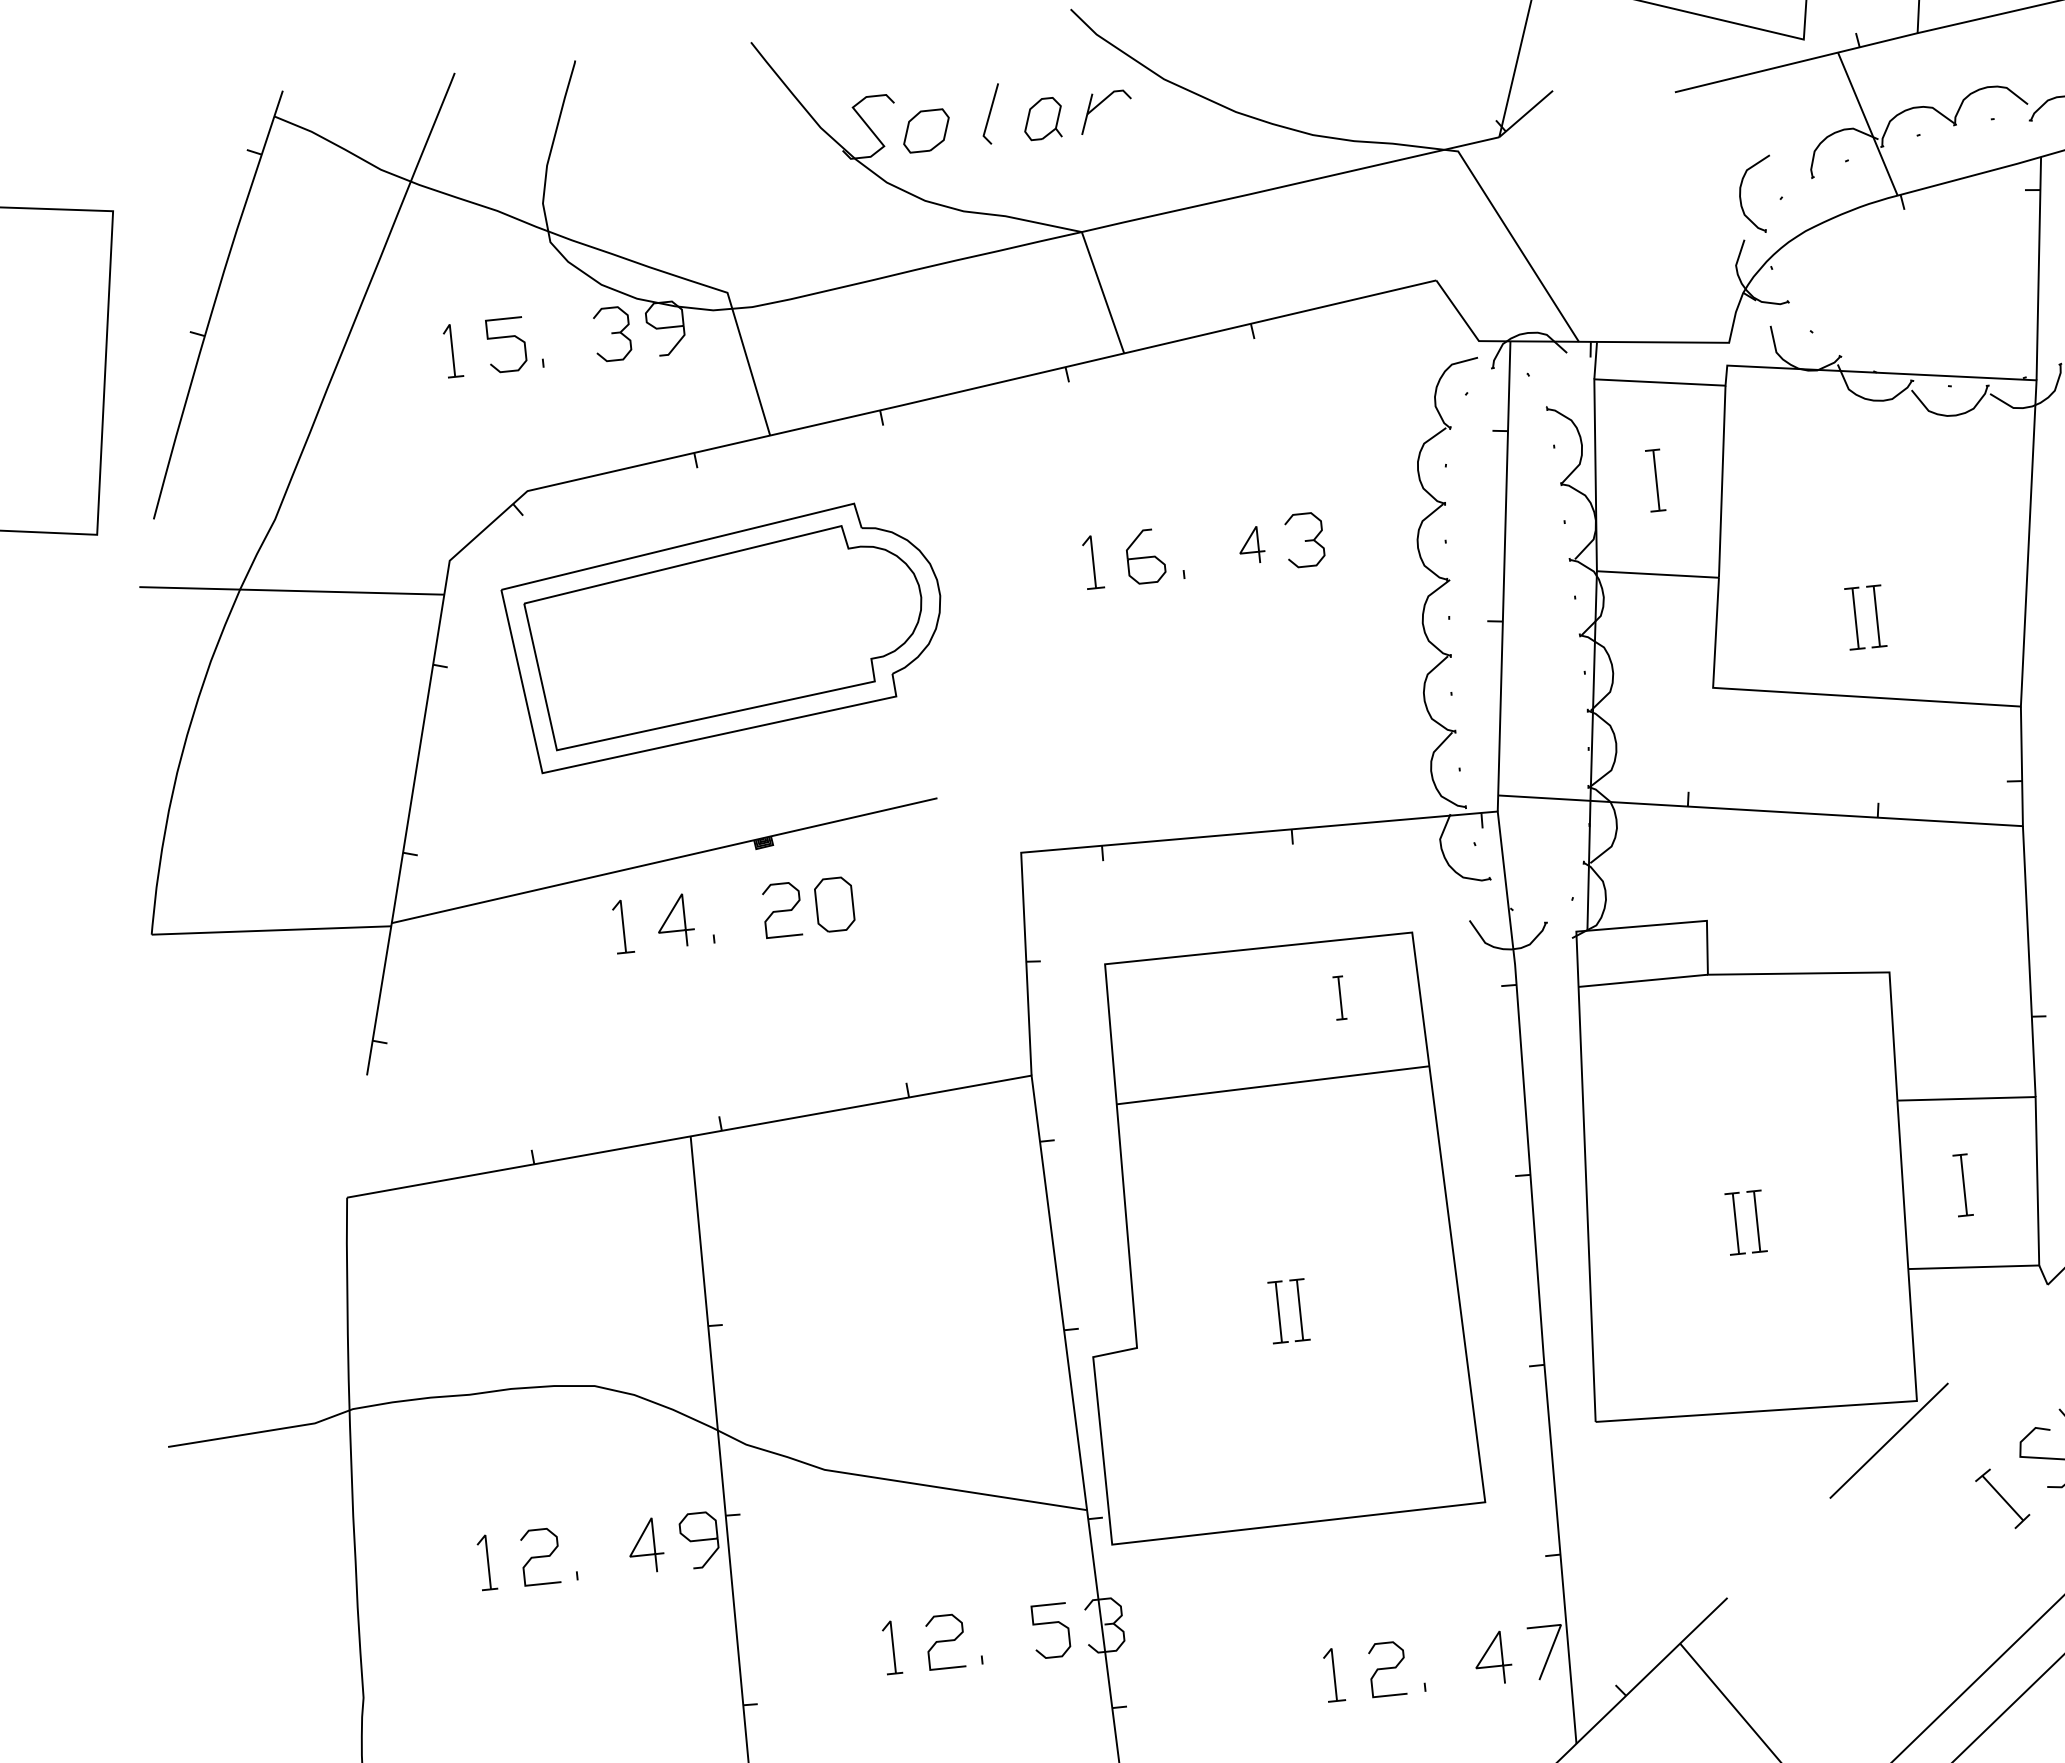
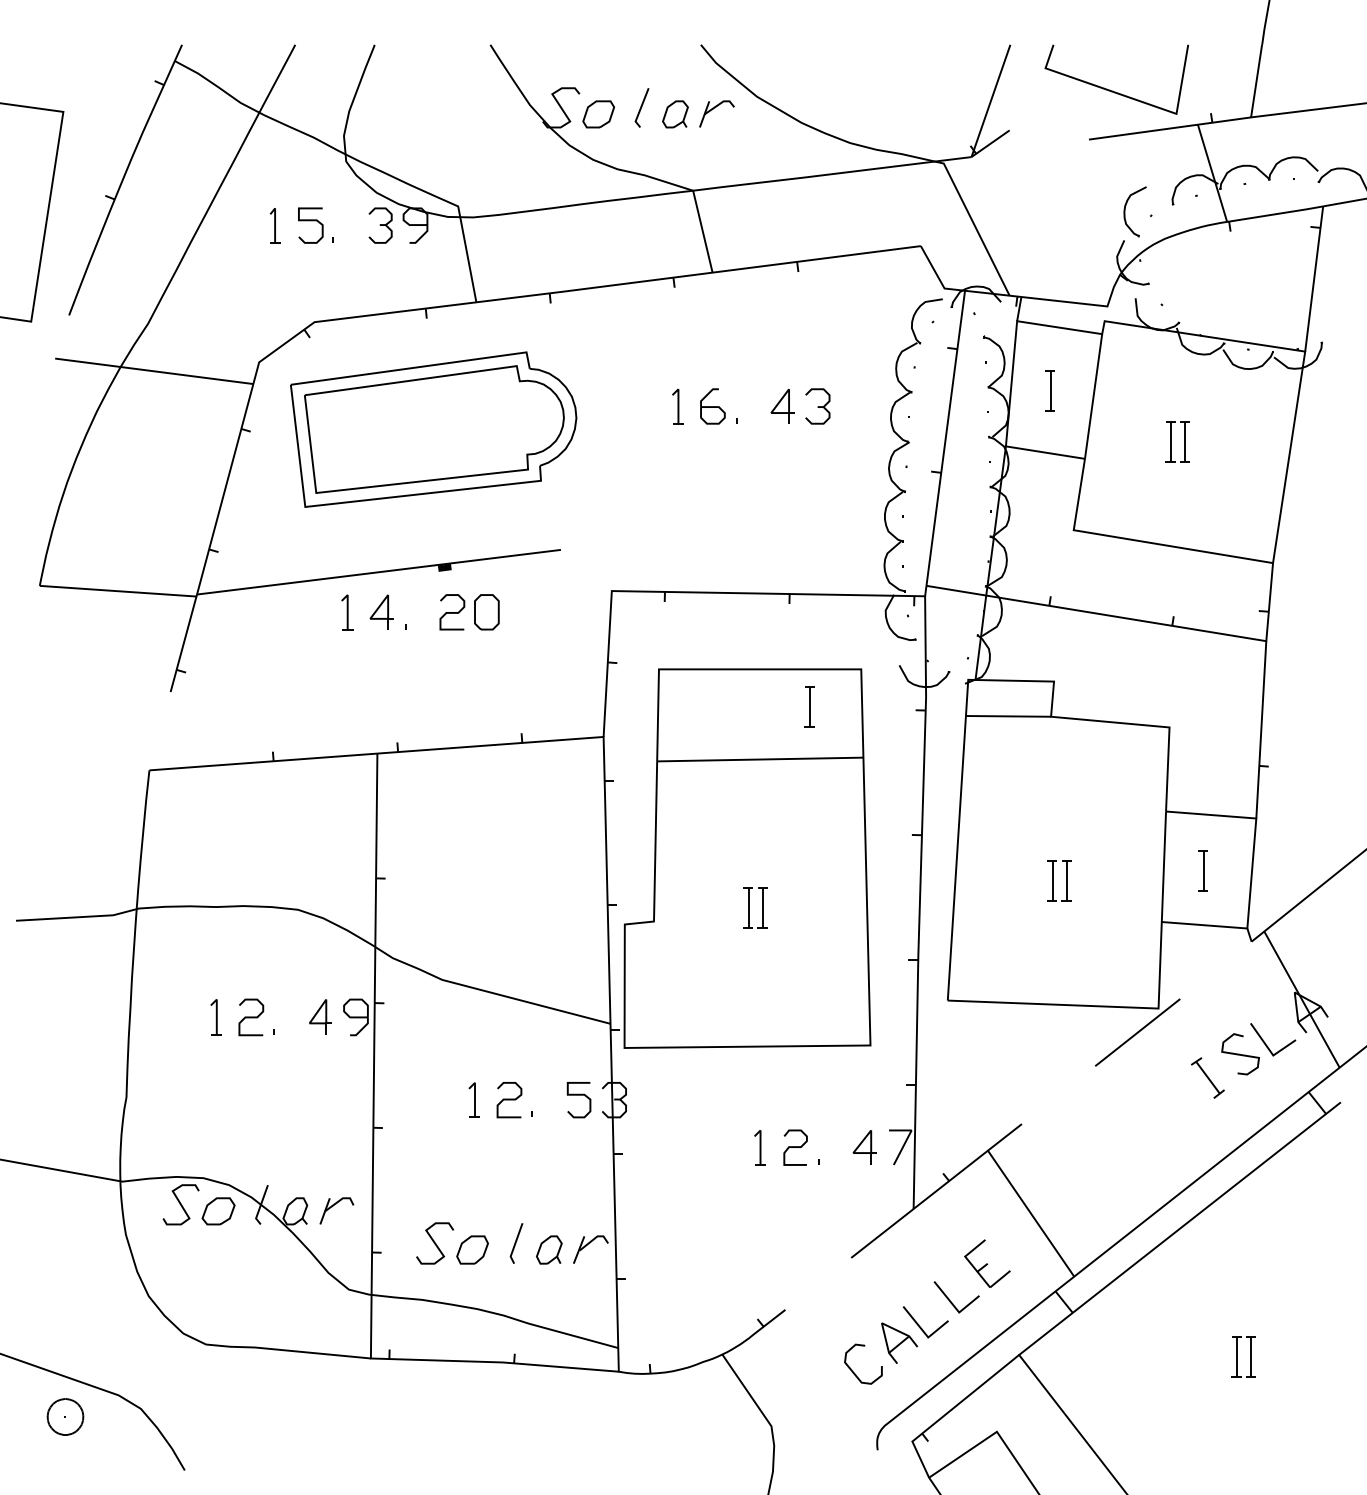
part: (1251, 544) -> (782, 405), size x1.43
part: (1865, 617) -> (1177, 441), moved
part: (1339, 997) -> (809, 706), size x1.43

